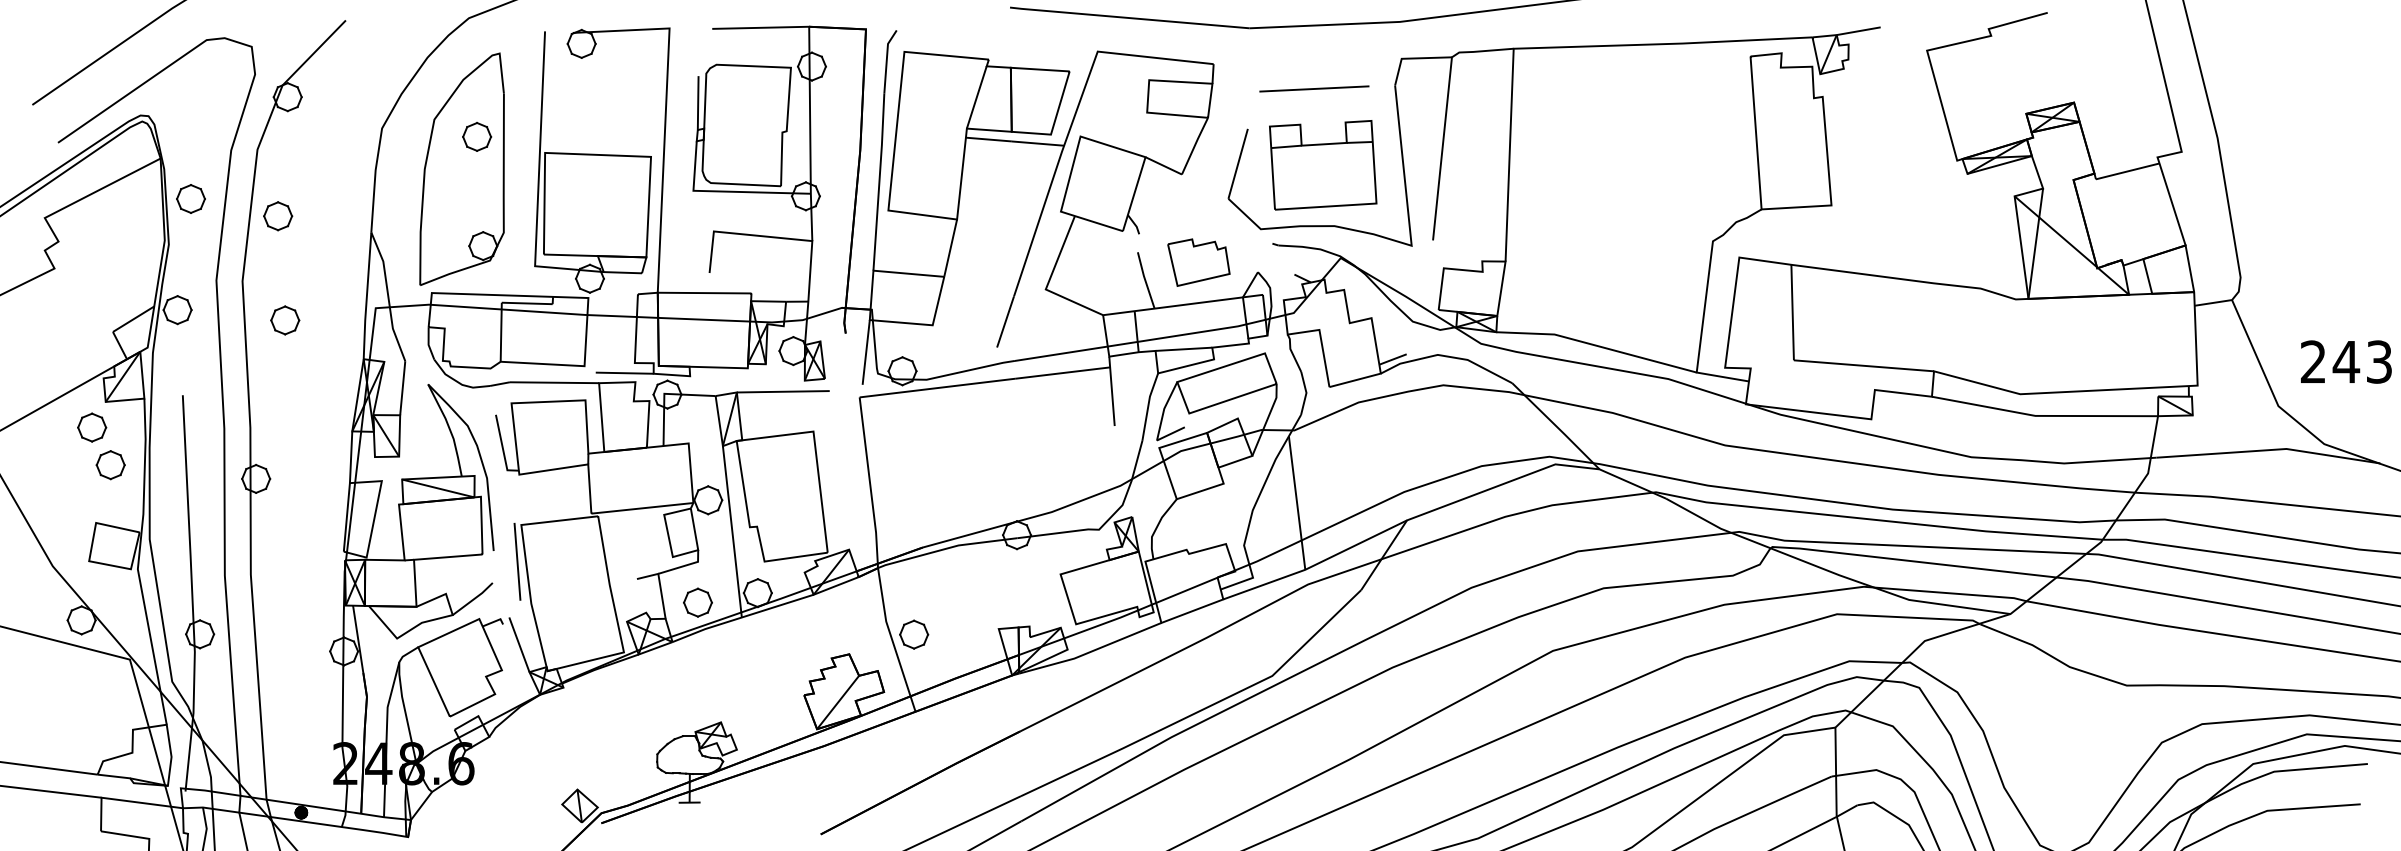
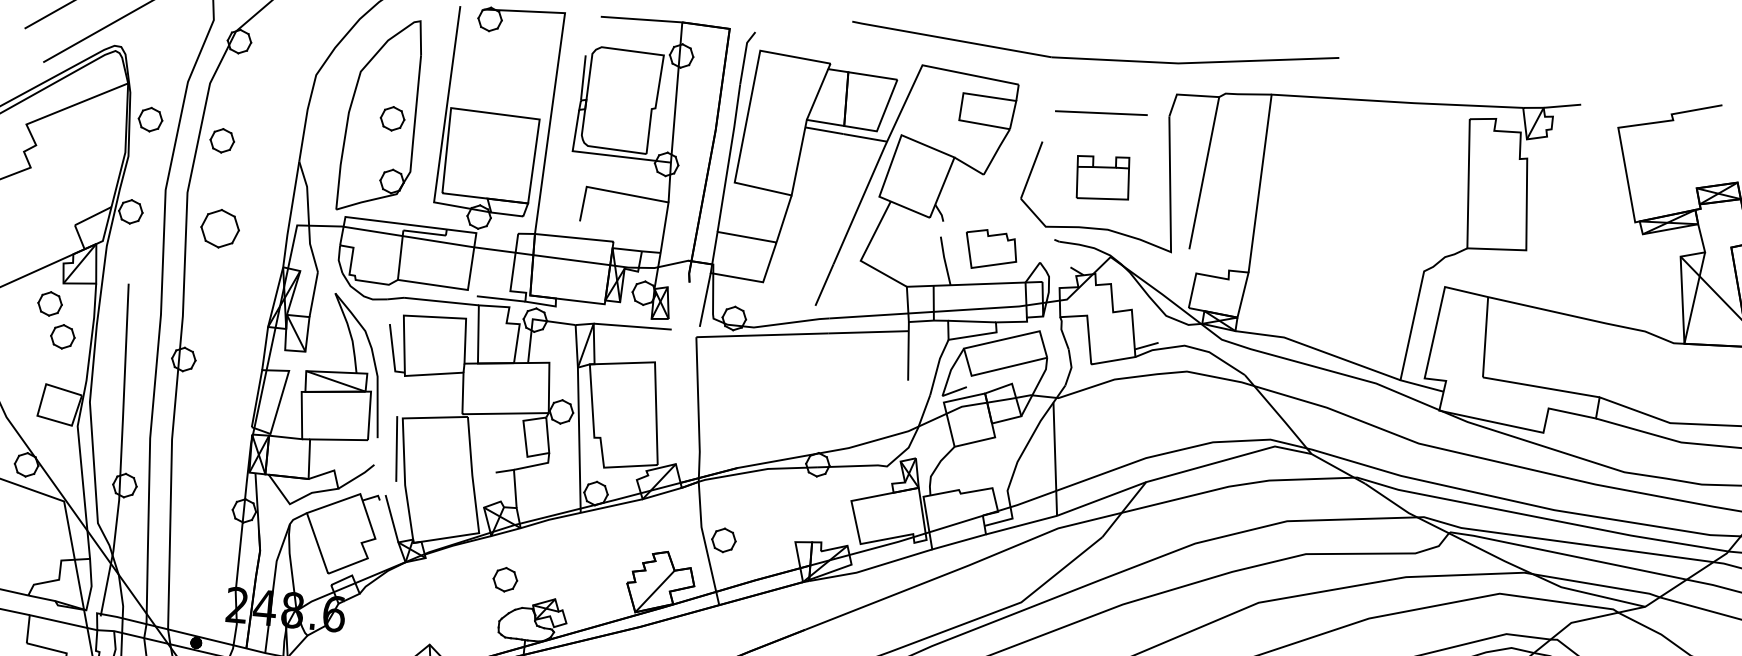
part: (477, 136) -> (392, 118), moved
part: (1323, 165) -> (1103, 178), size x0.6
part: (285, 320) -> (220, 228), size x1.6
part: (697, 602) -> (504, 579), moved

